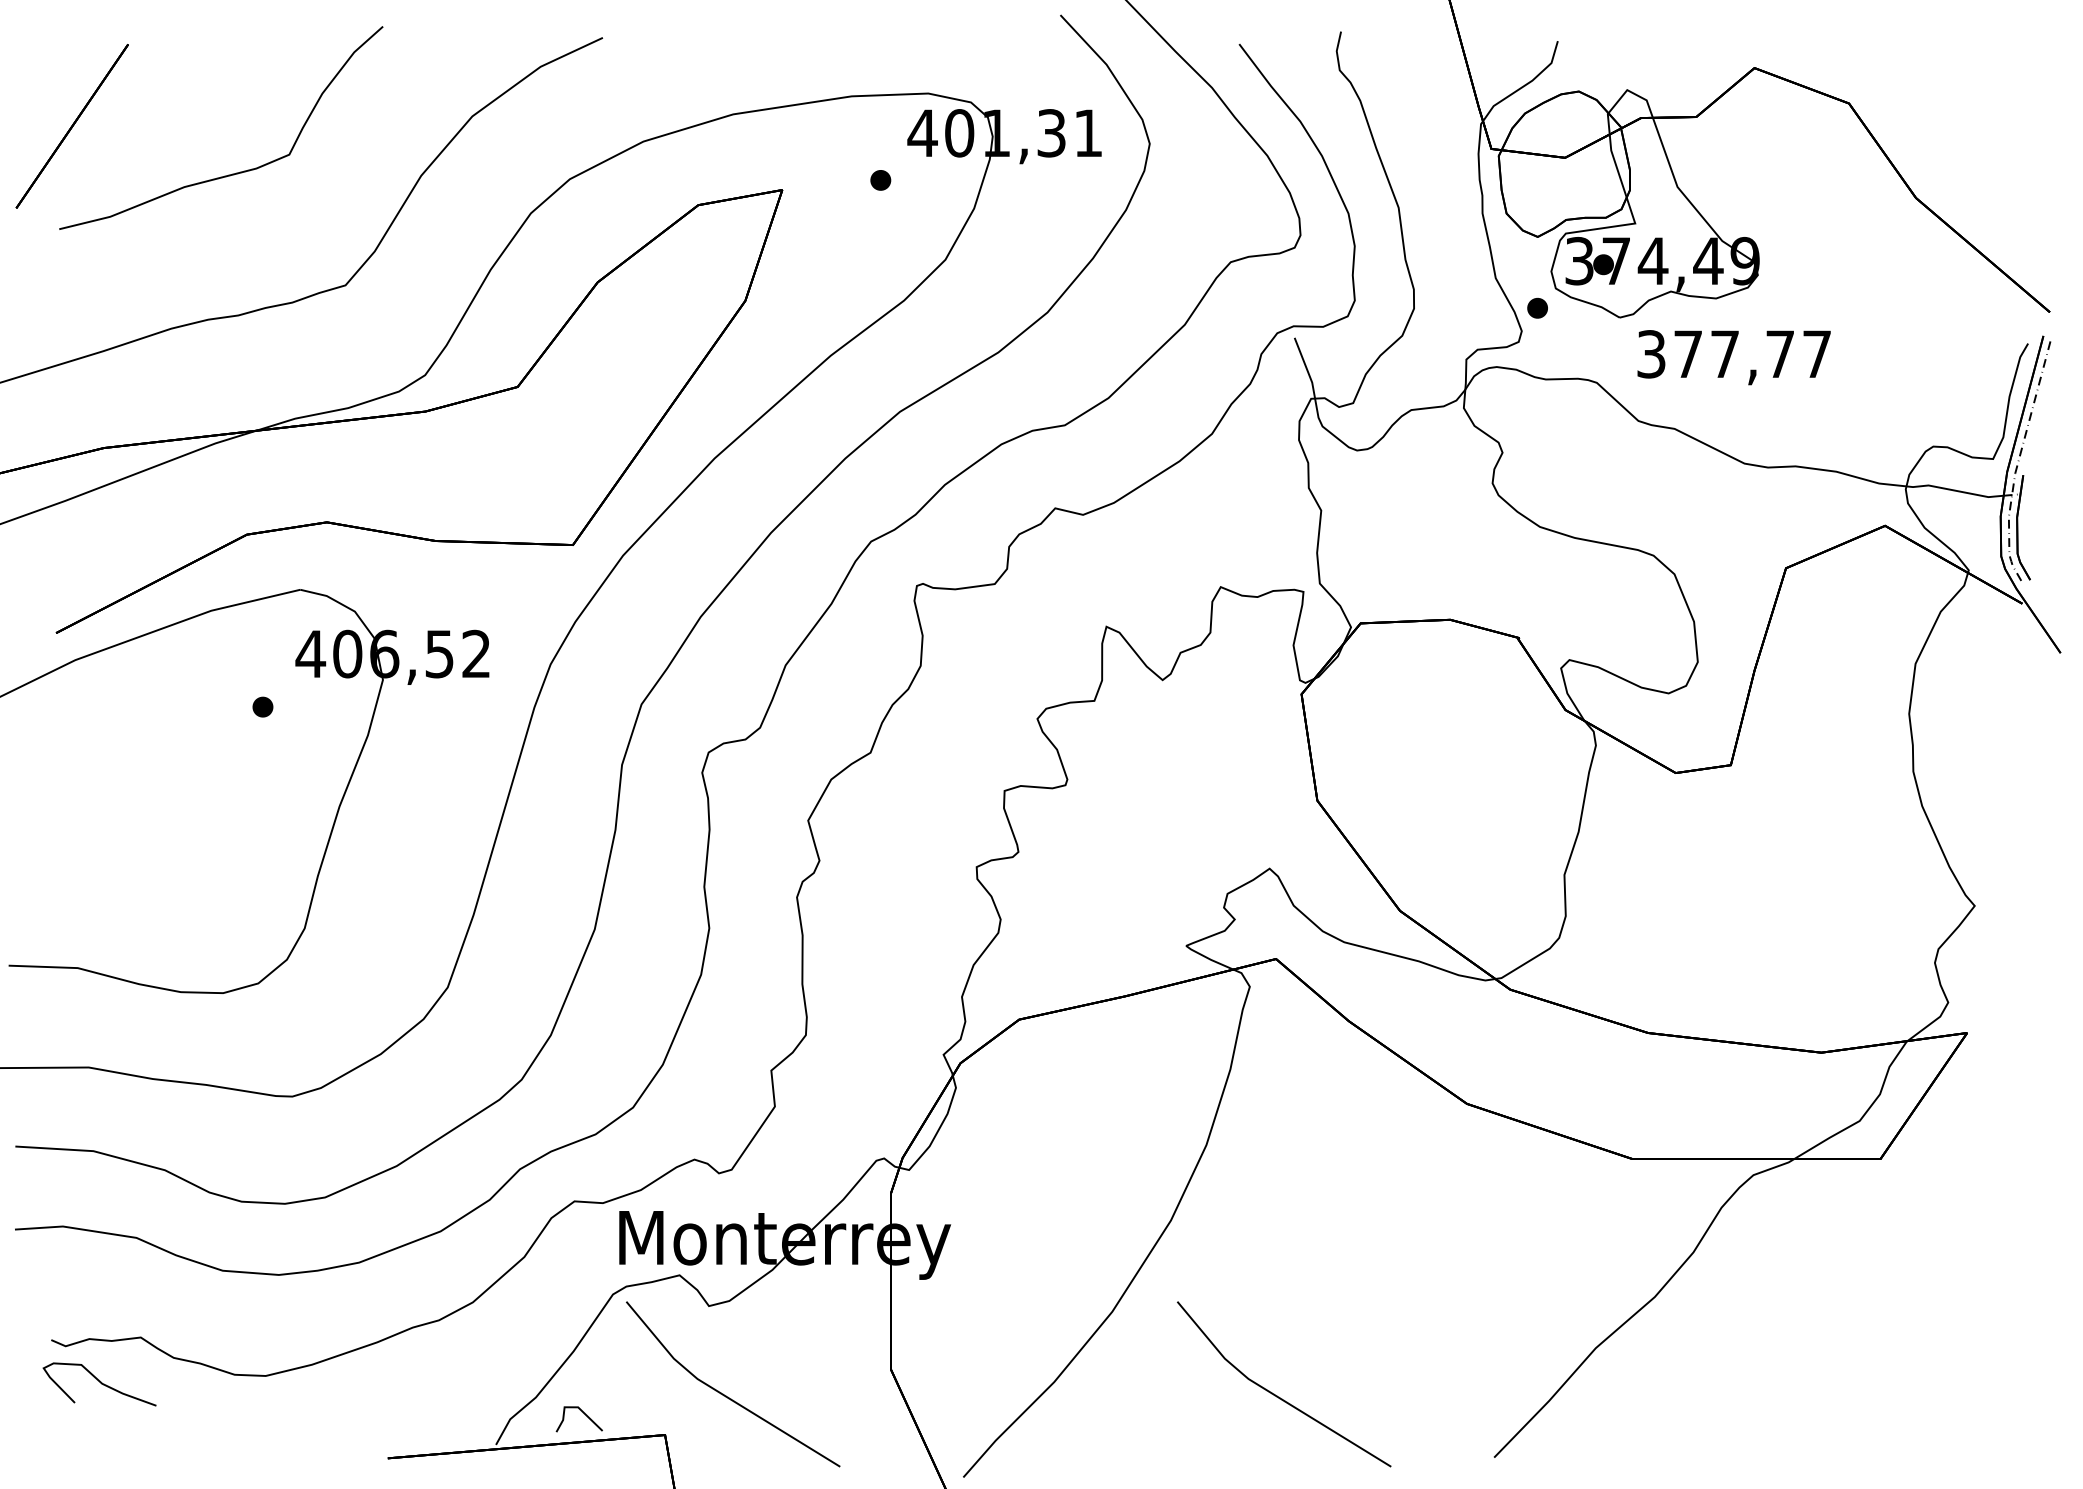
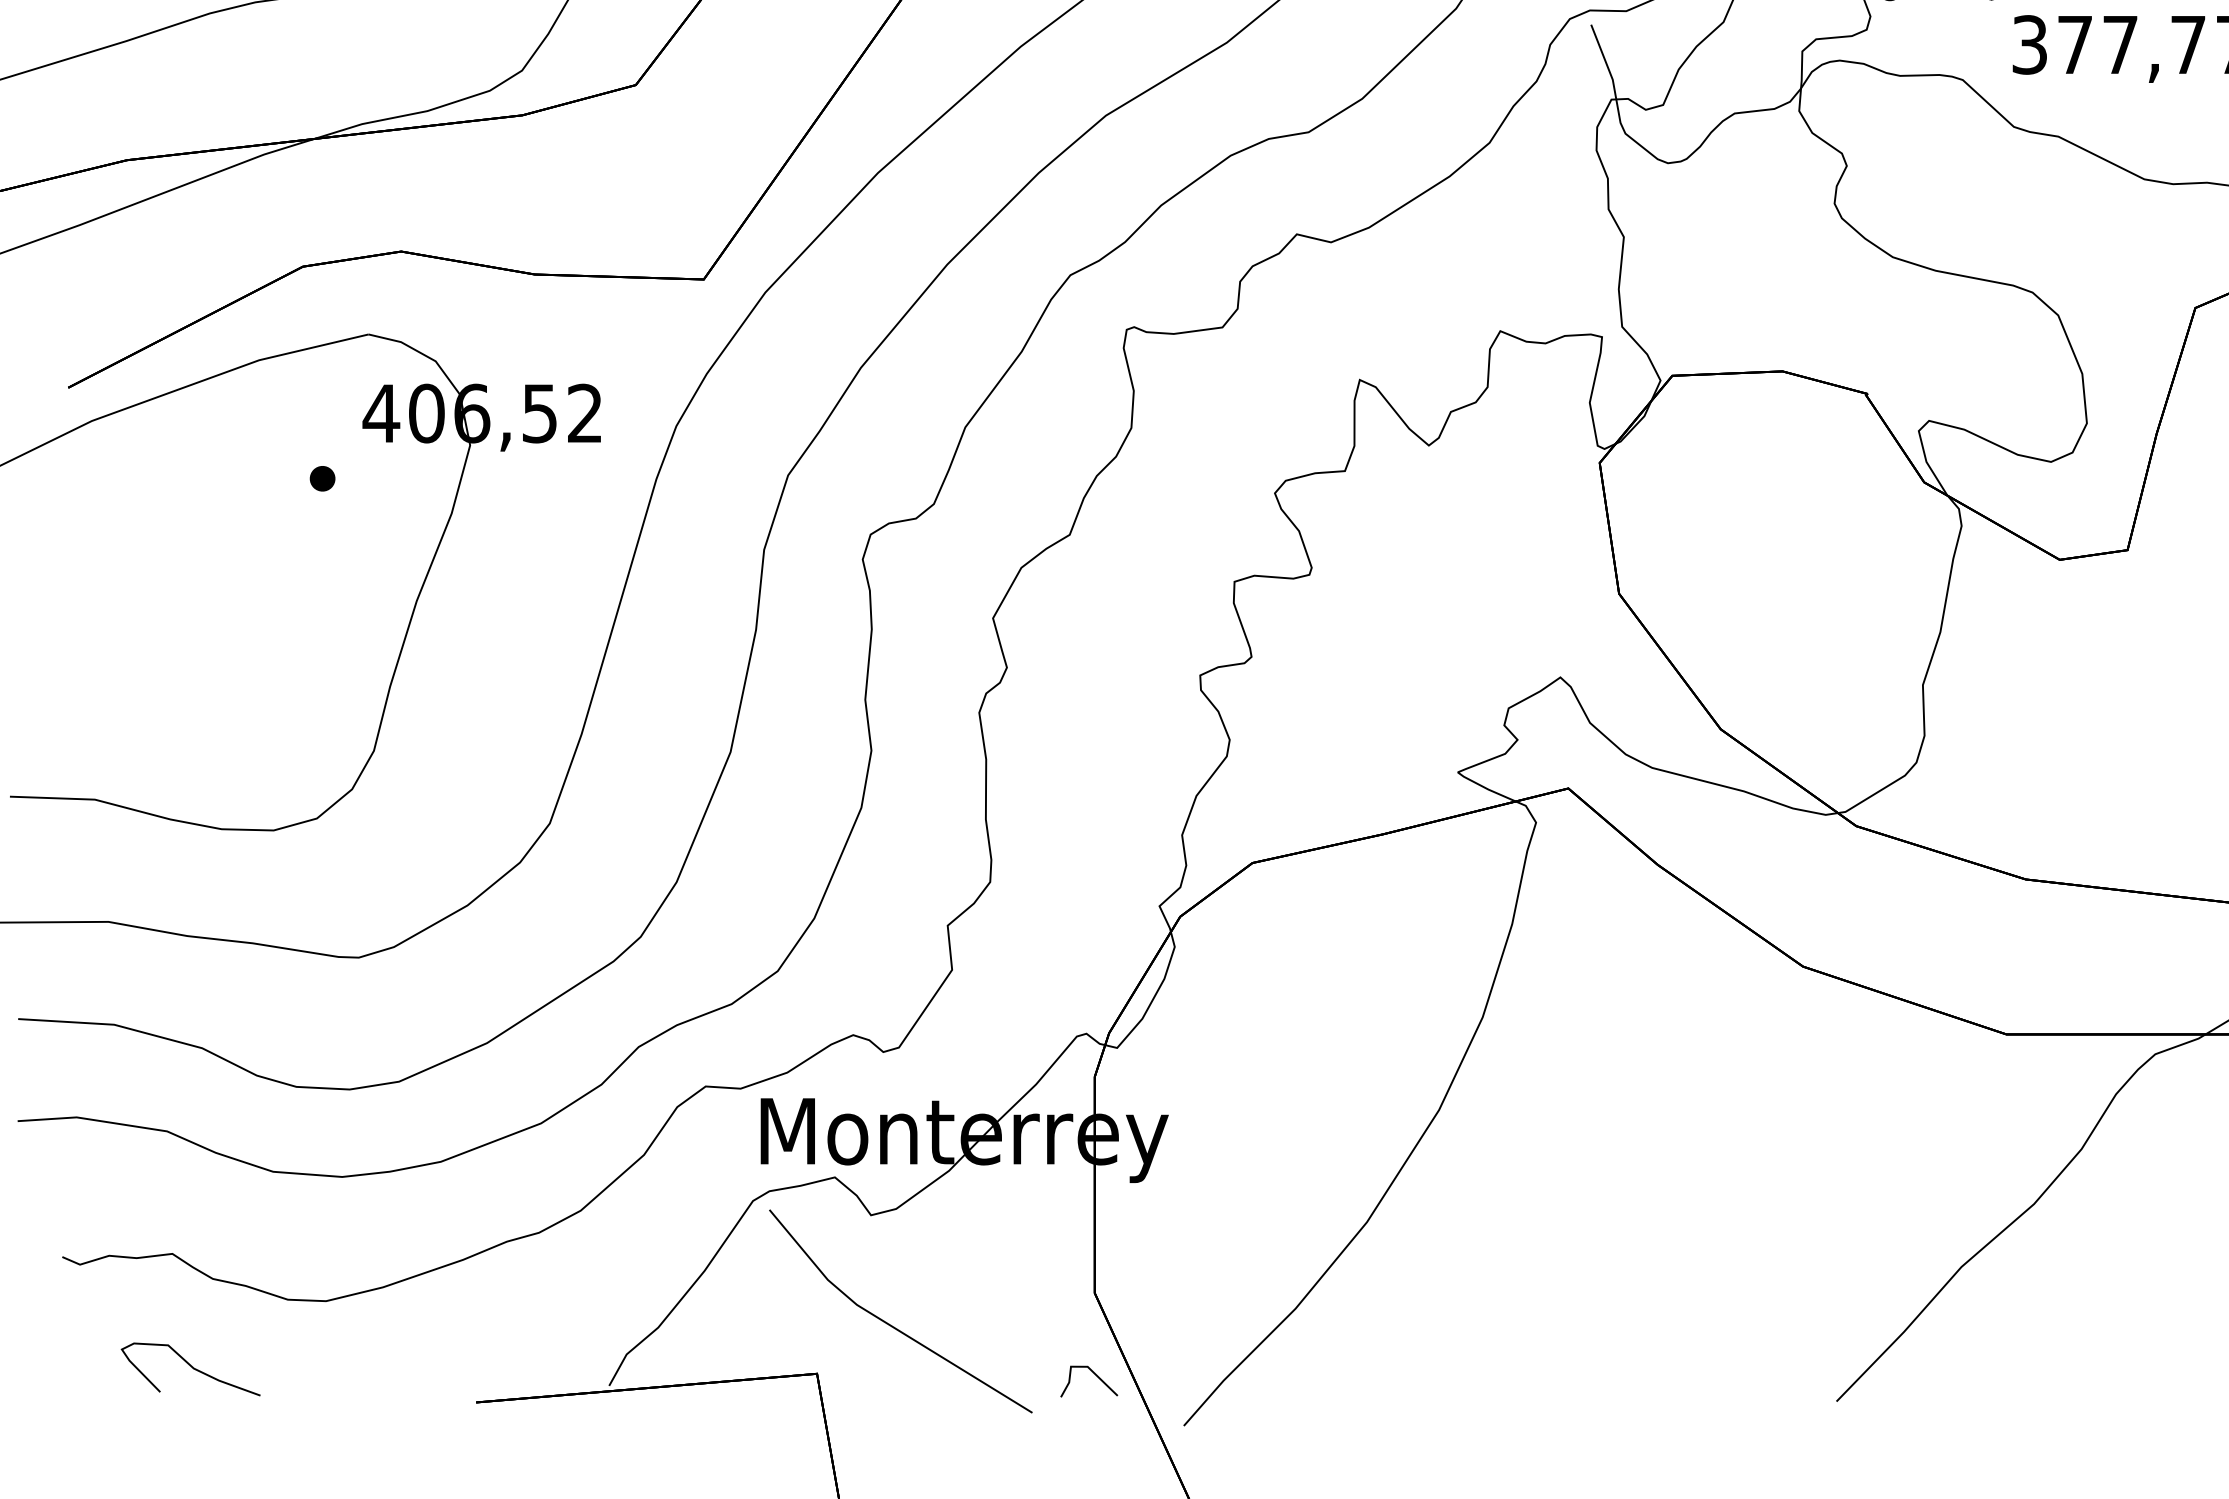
curve: (100, 1383) -> (191, 1368), moved
line: (1279, 1396) -> (1572, 1326), removed
line: (583, 1413) -> (1094, 1374), moved

